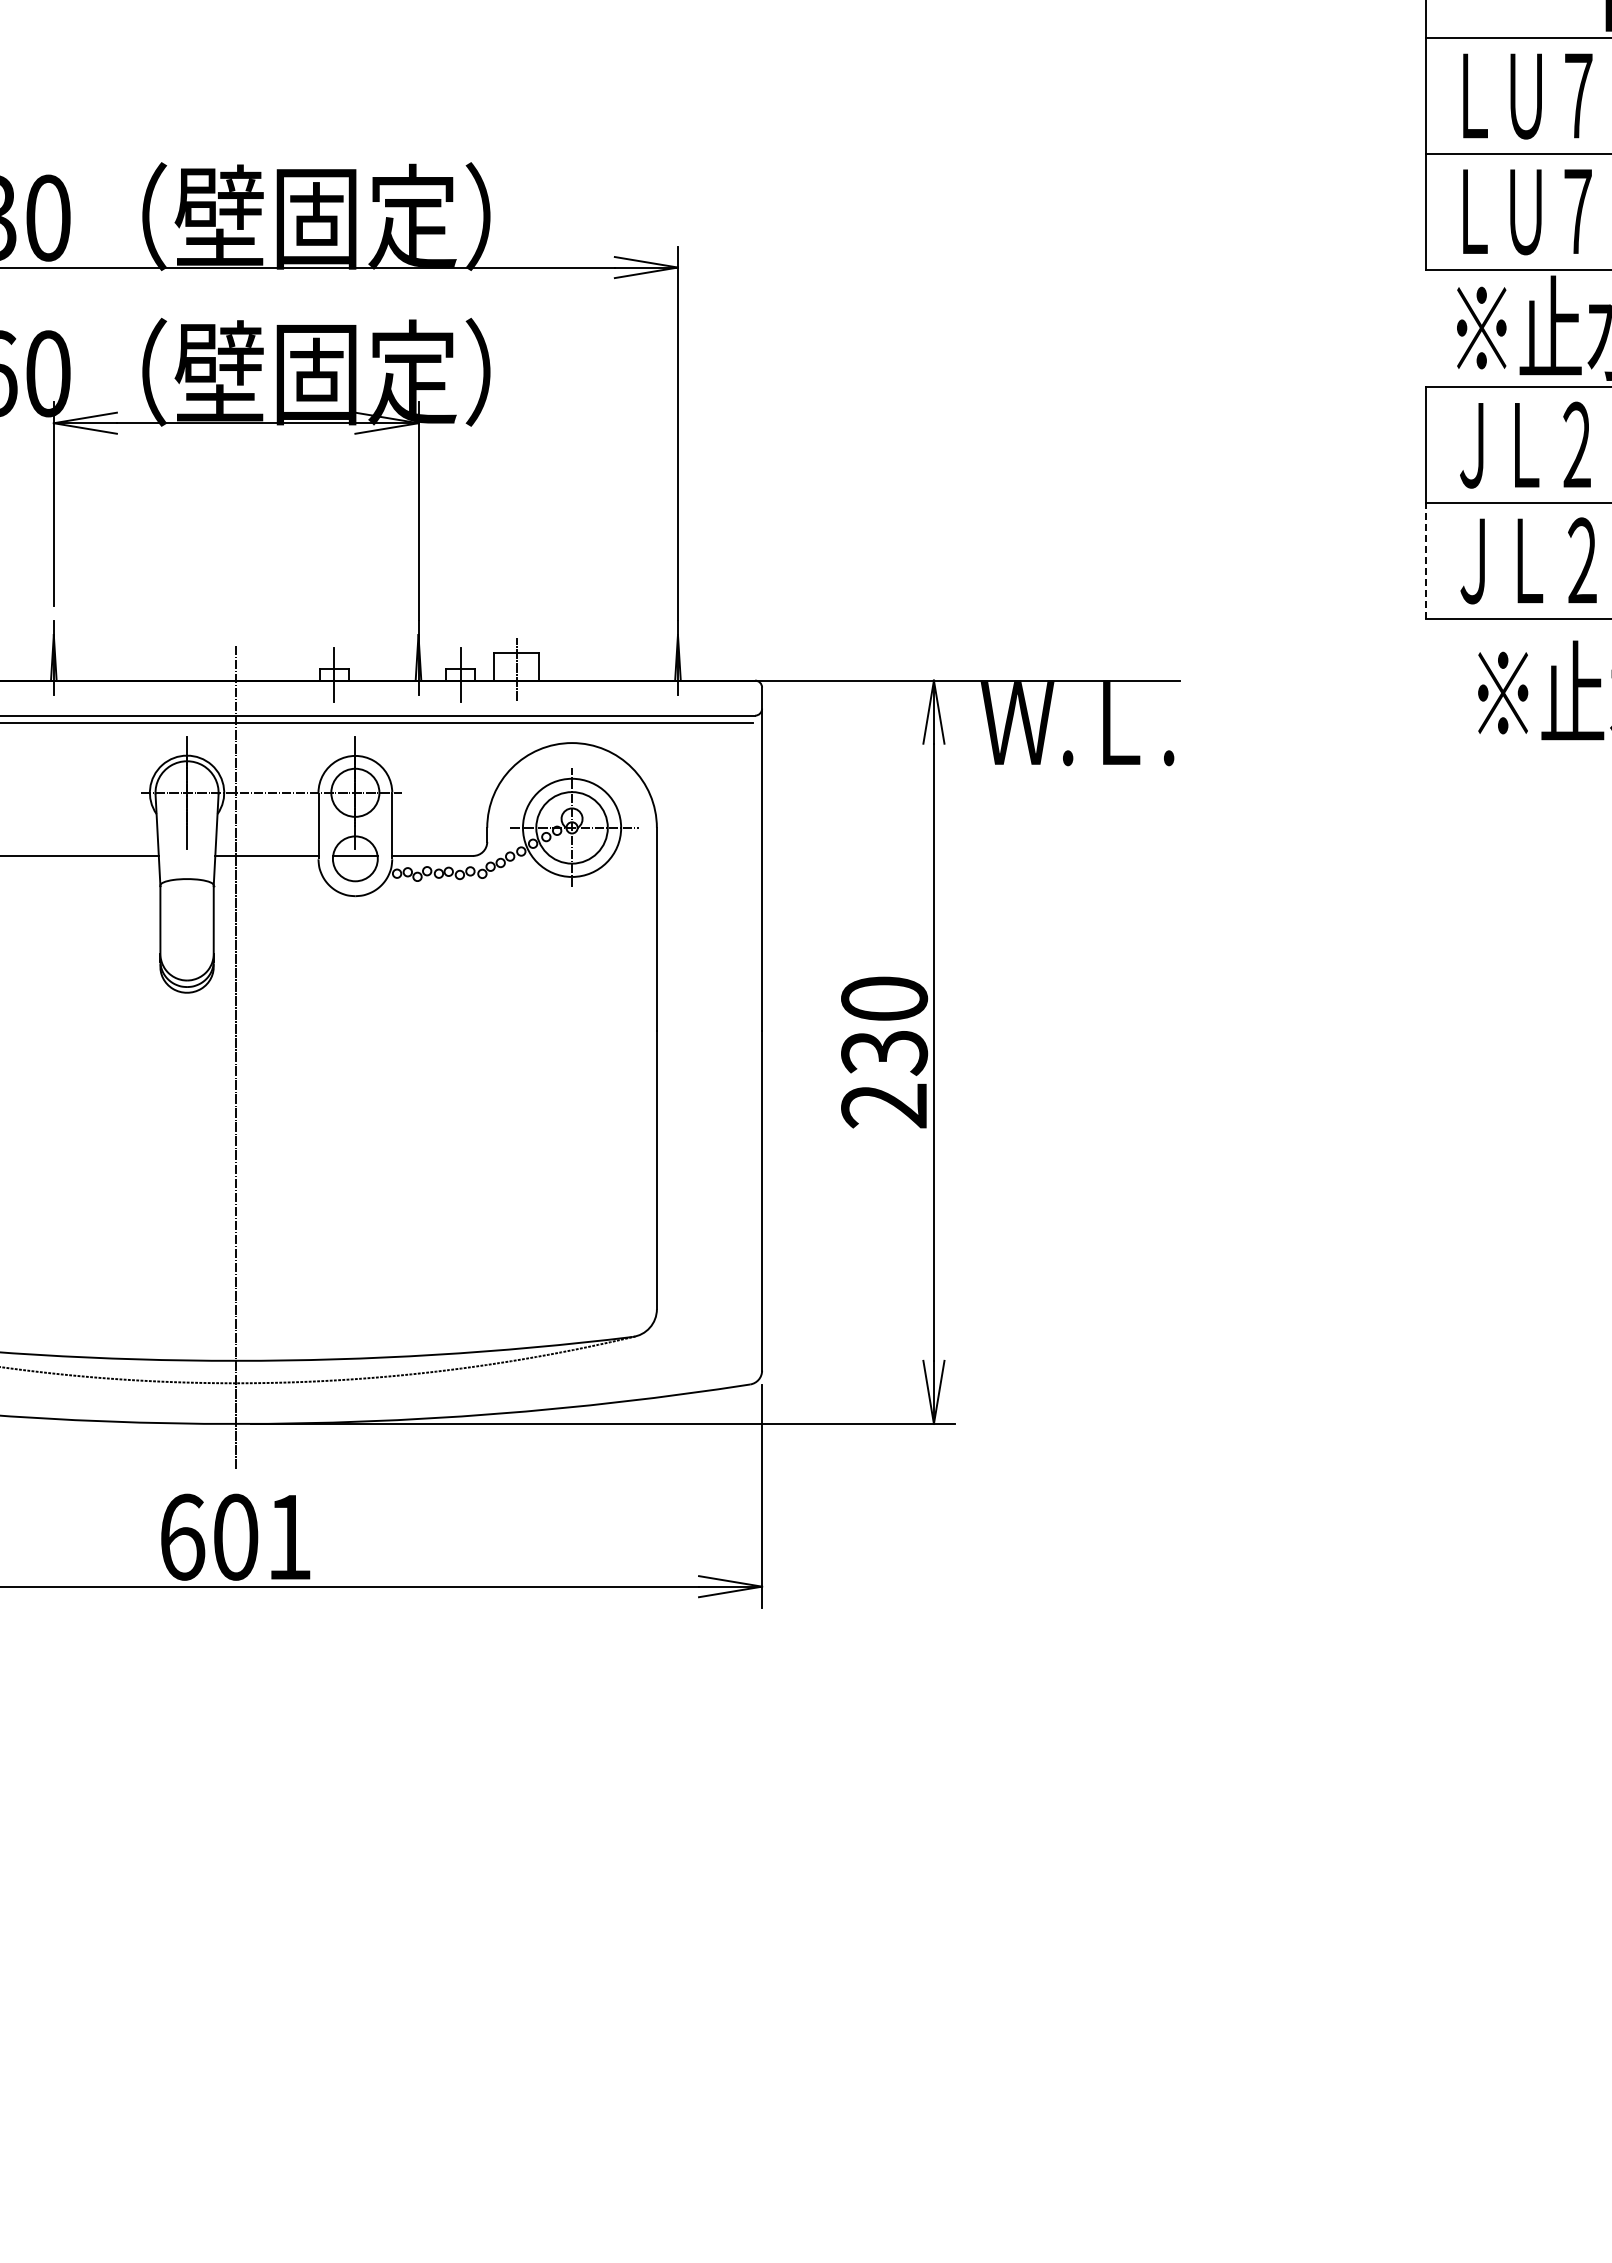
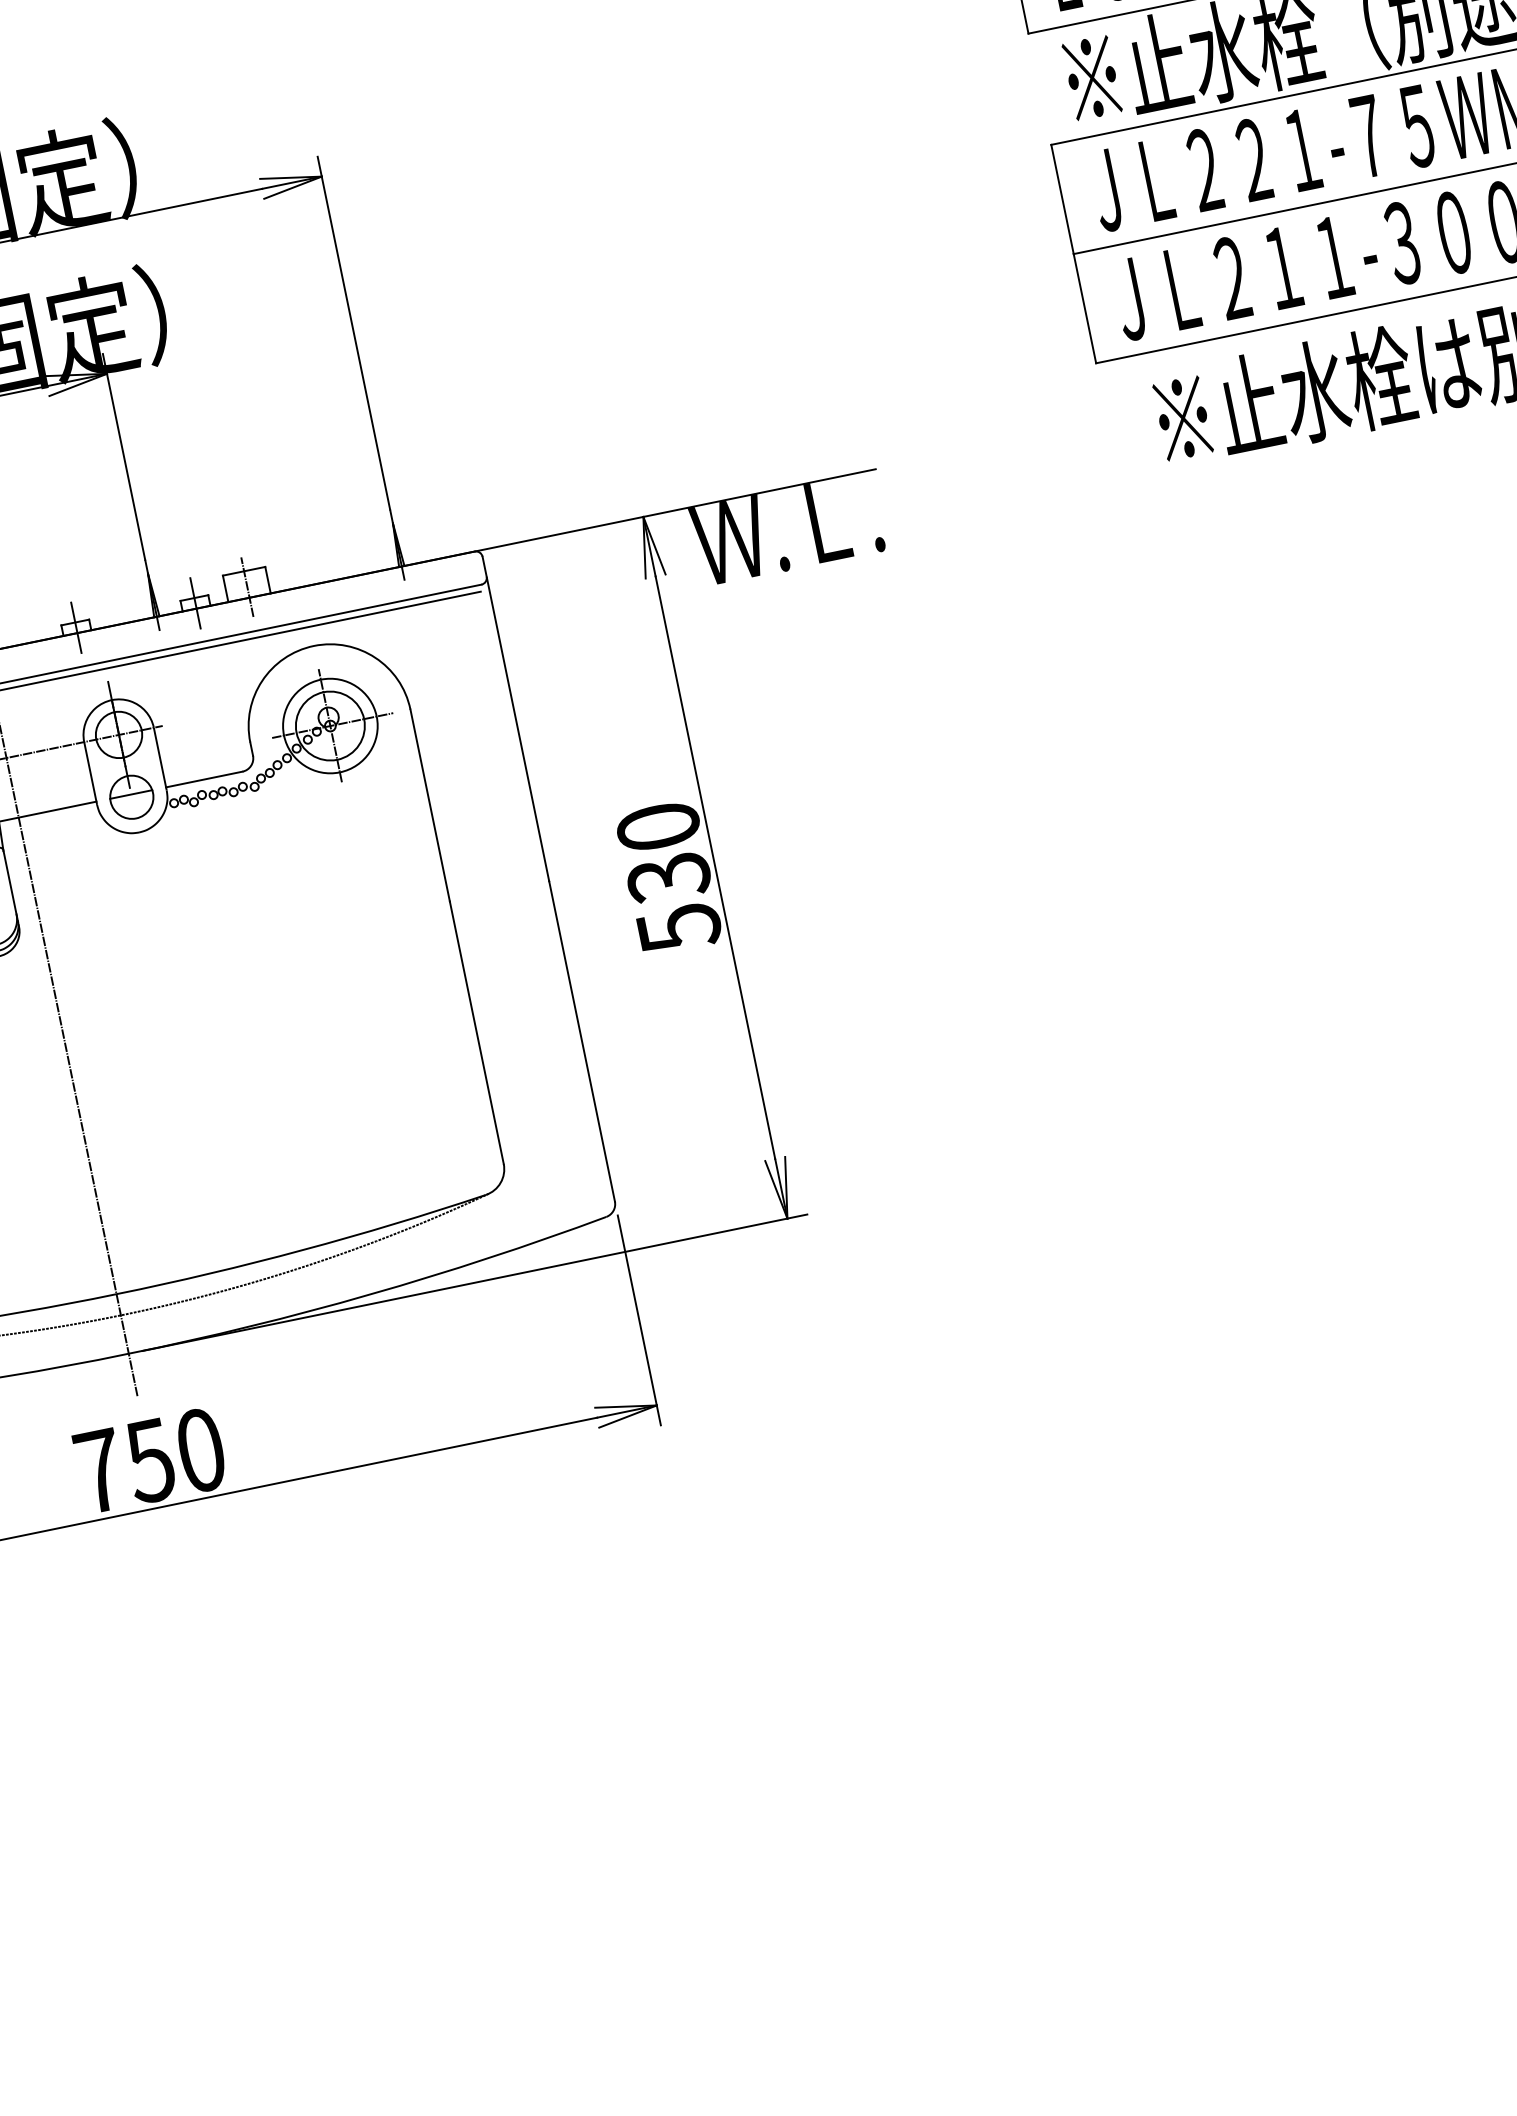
line: (1426, 561) -> (1085, 309), dashed -> solid
text: (884, 1106) -> (679, 928), 230 -> 530
text: (235, 1536) -> (149, 1460), 601 -> 750

